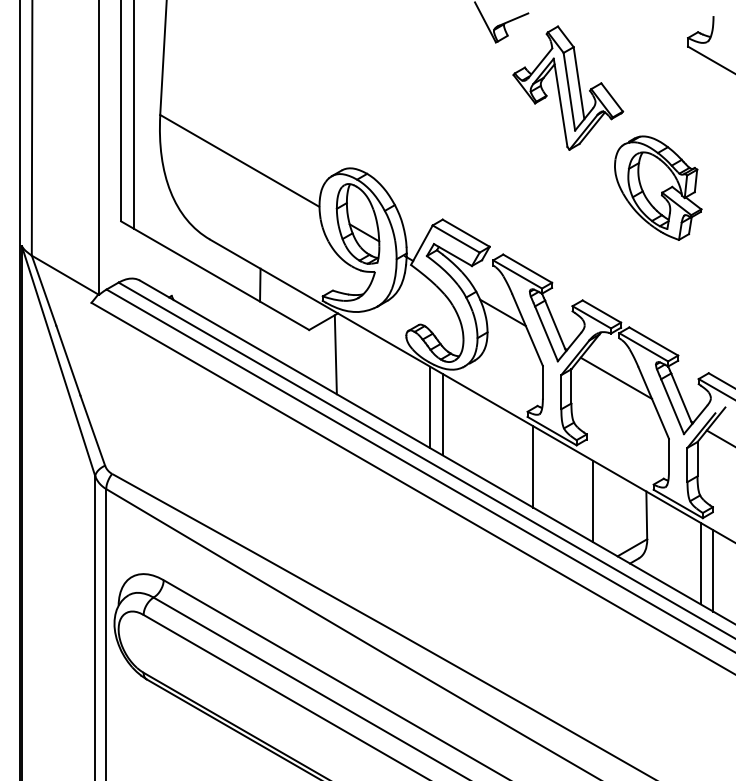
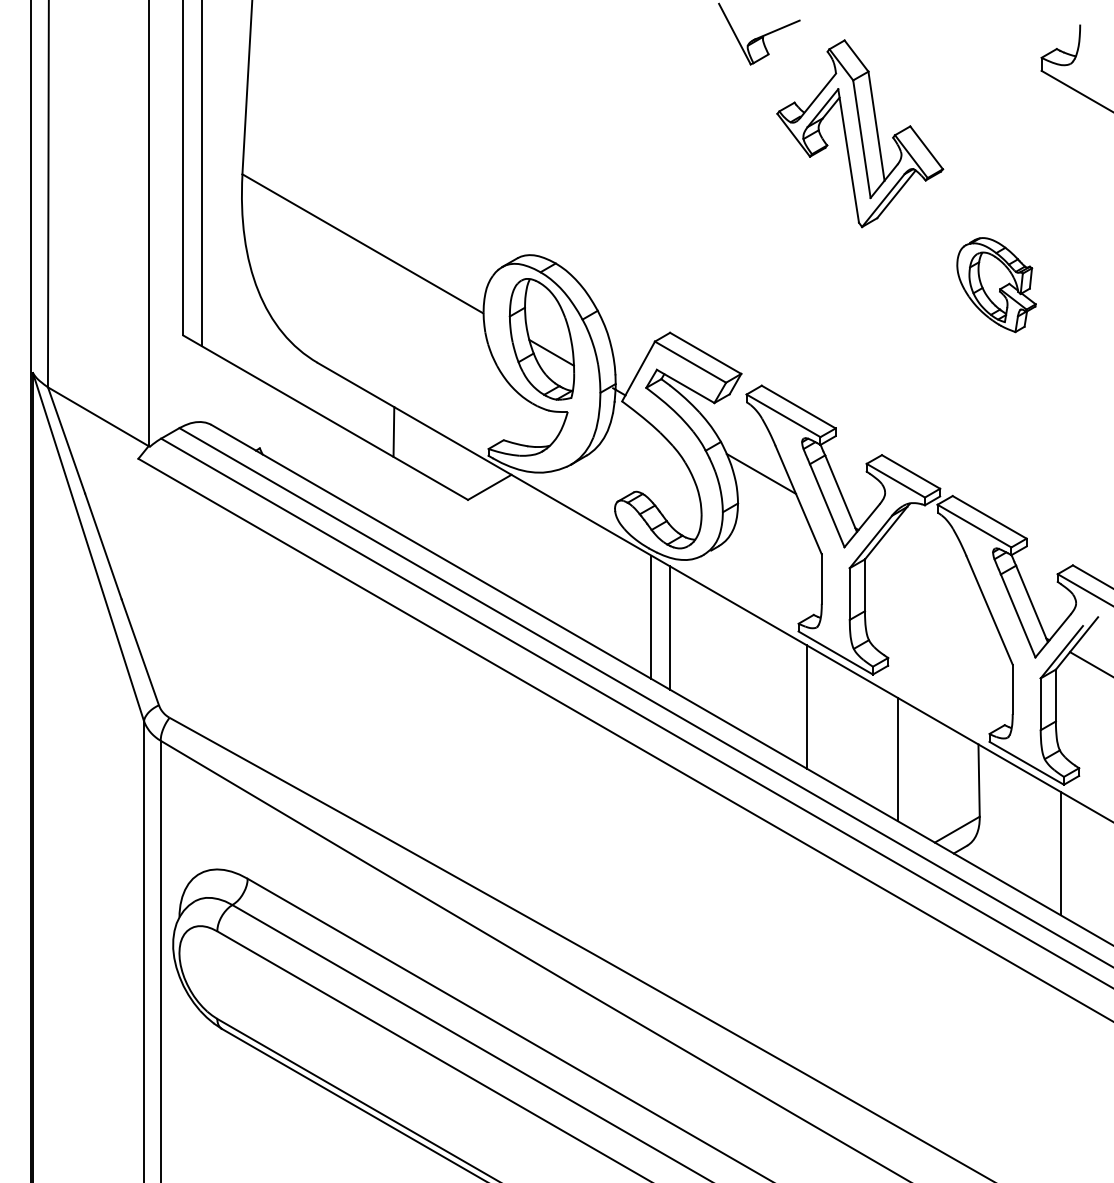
part: (658, 187) -> (996, 284), size x0.6
line: (335, 354) -> (507, 536), removed
line: (616, 377) -> (933, 571), removed
line: (713, 570) -> (1080, 864), removed

